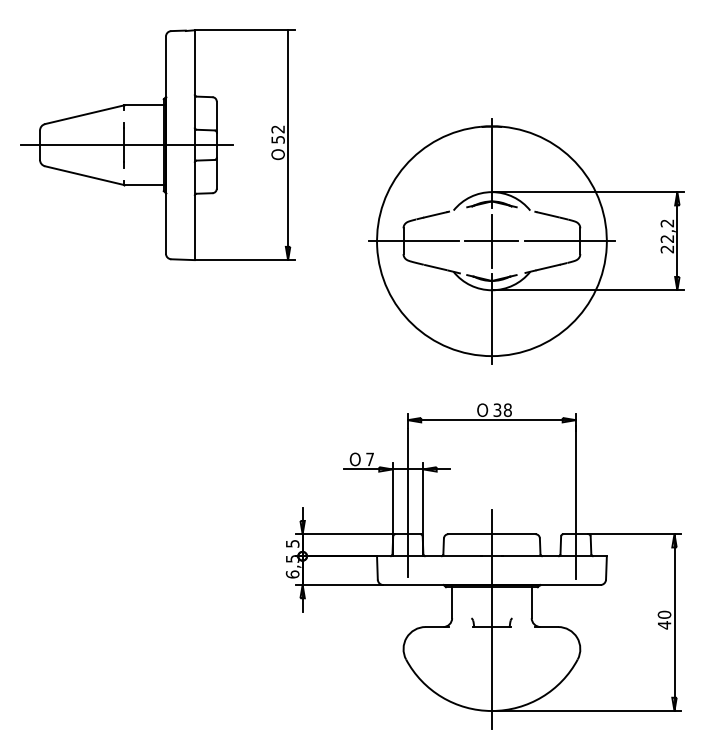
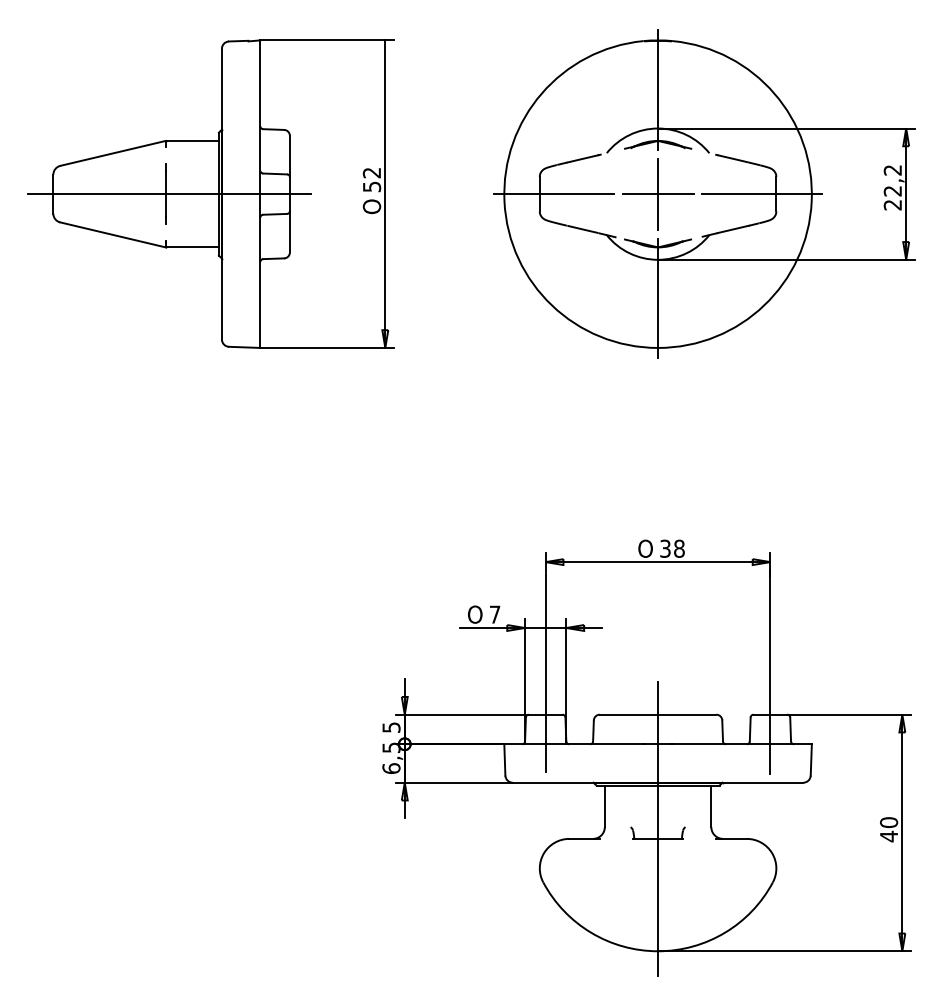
part: (526, 241) -> (704, 194), moved

